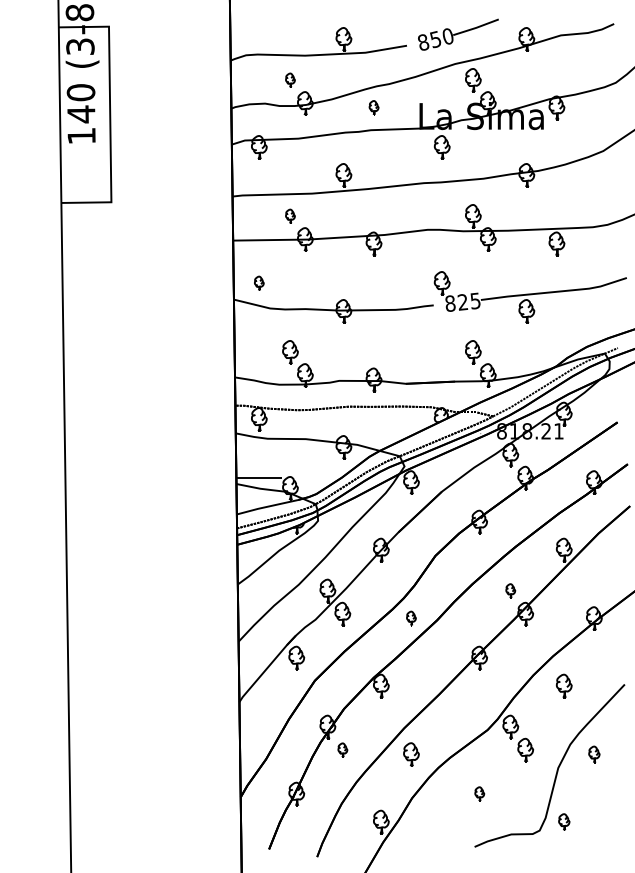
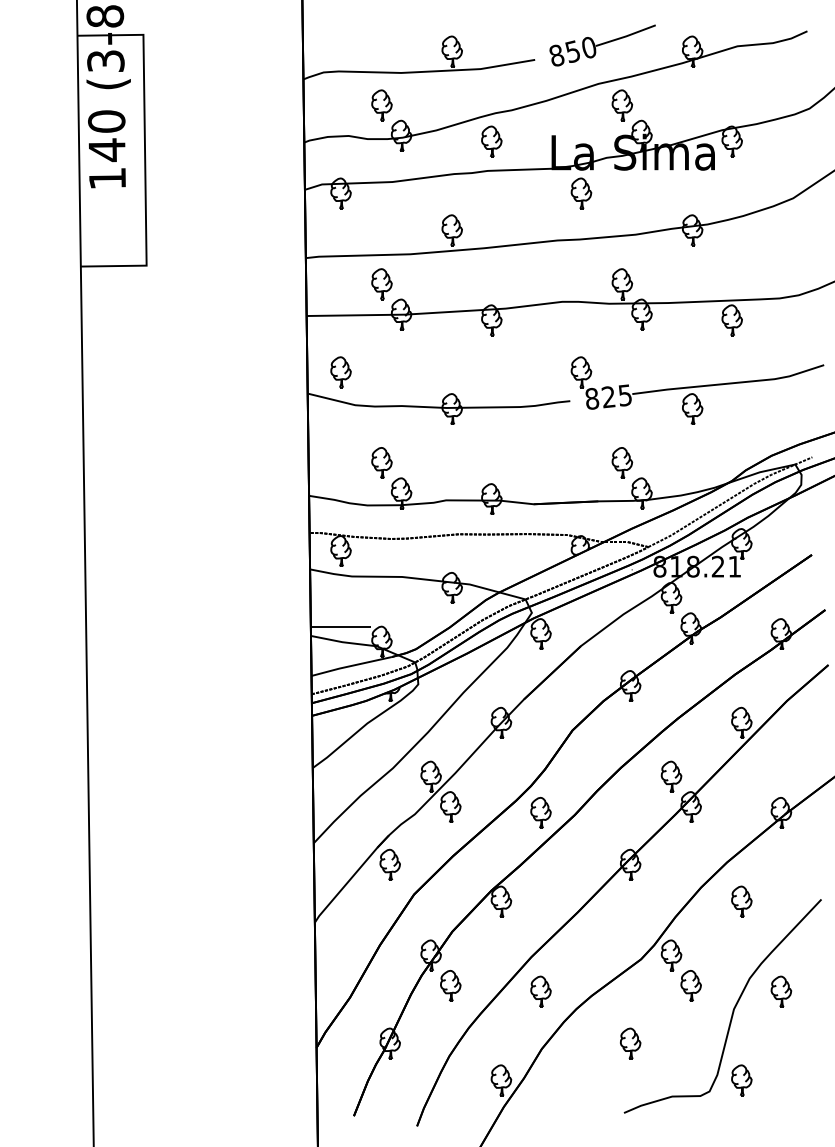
part: (290, 80) -> (381, 105), size x1.67
part: (373, 107) -> (491, 141), size x1.67
part: (290, 216) -> (381, 284), size x1.67
part: (258, 283) -> (340, 372), size x1.67
part: (510, 590) -> (671, 776), size x1.67
part: (411, 618) -> (540, 812), size x1.67
part: (342, 749) -> (450, 985), size x1.67
part: (594, 754) -> (781, 991), size x1.43
part: (479, 794) -> (630, 1043), size x1.67
part: (563, 822) -> (741, 1080), size x1.43

